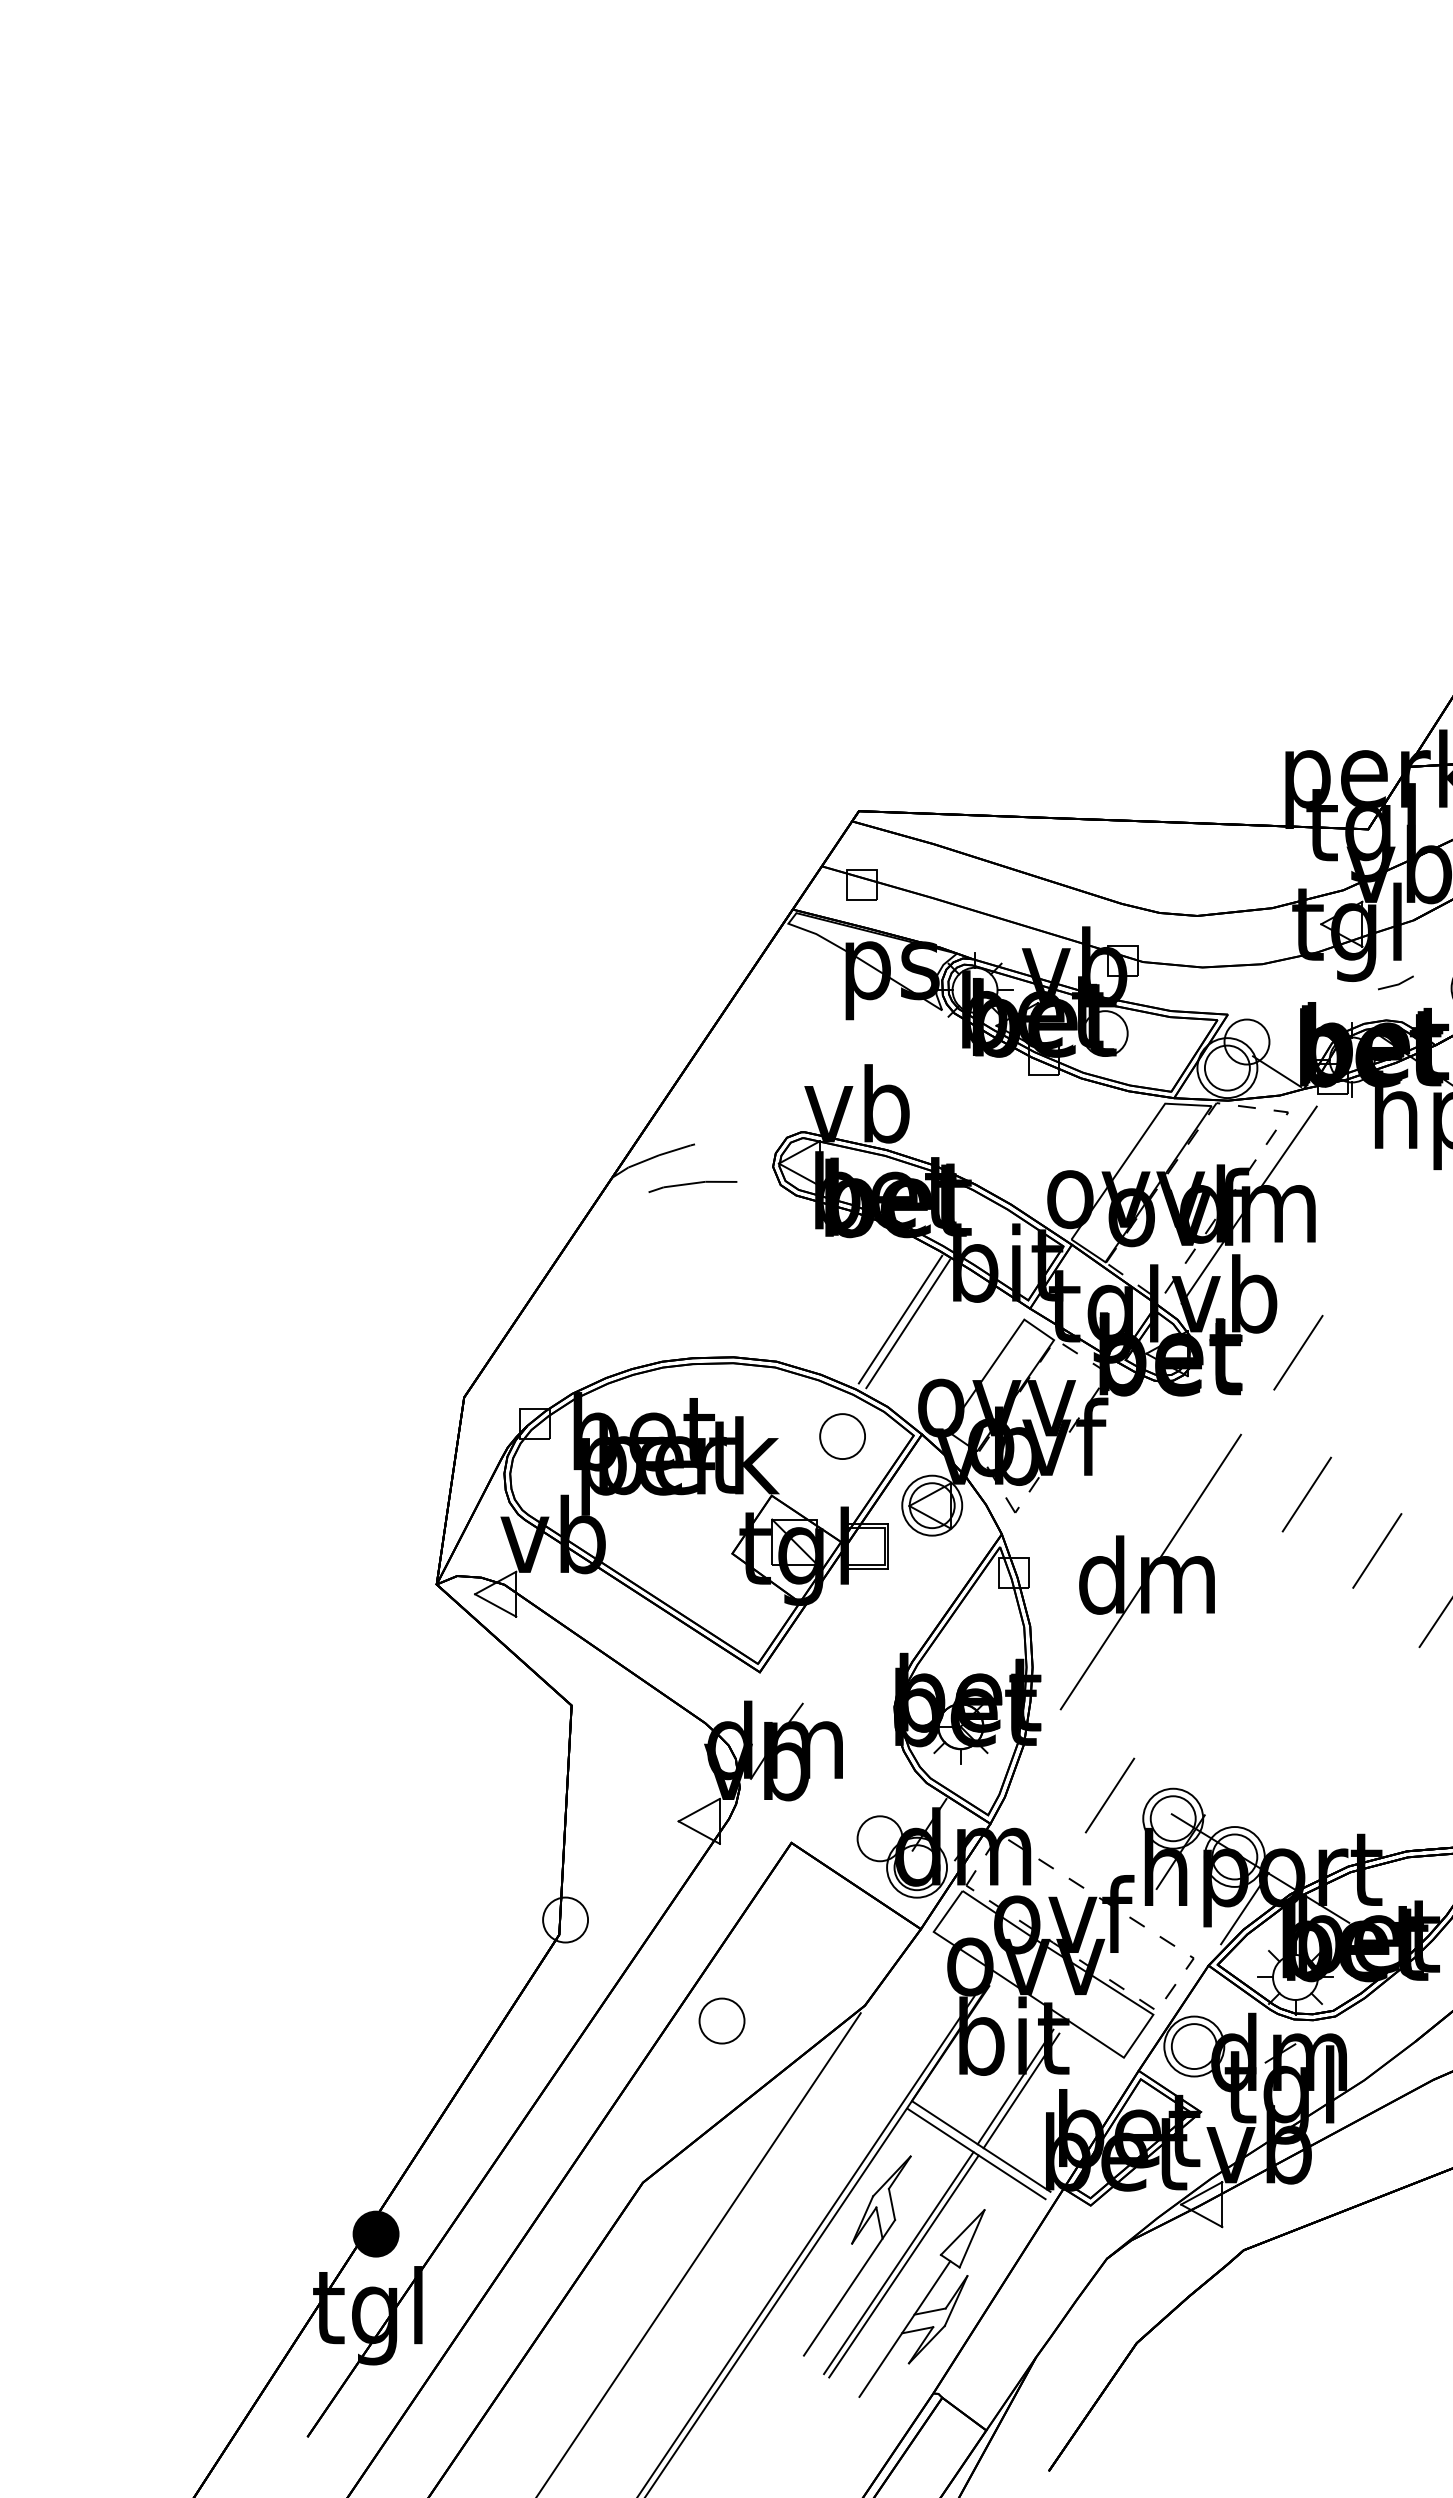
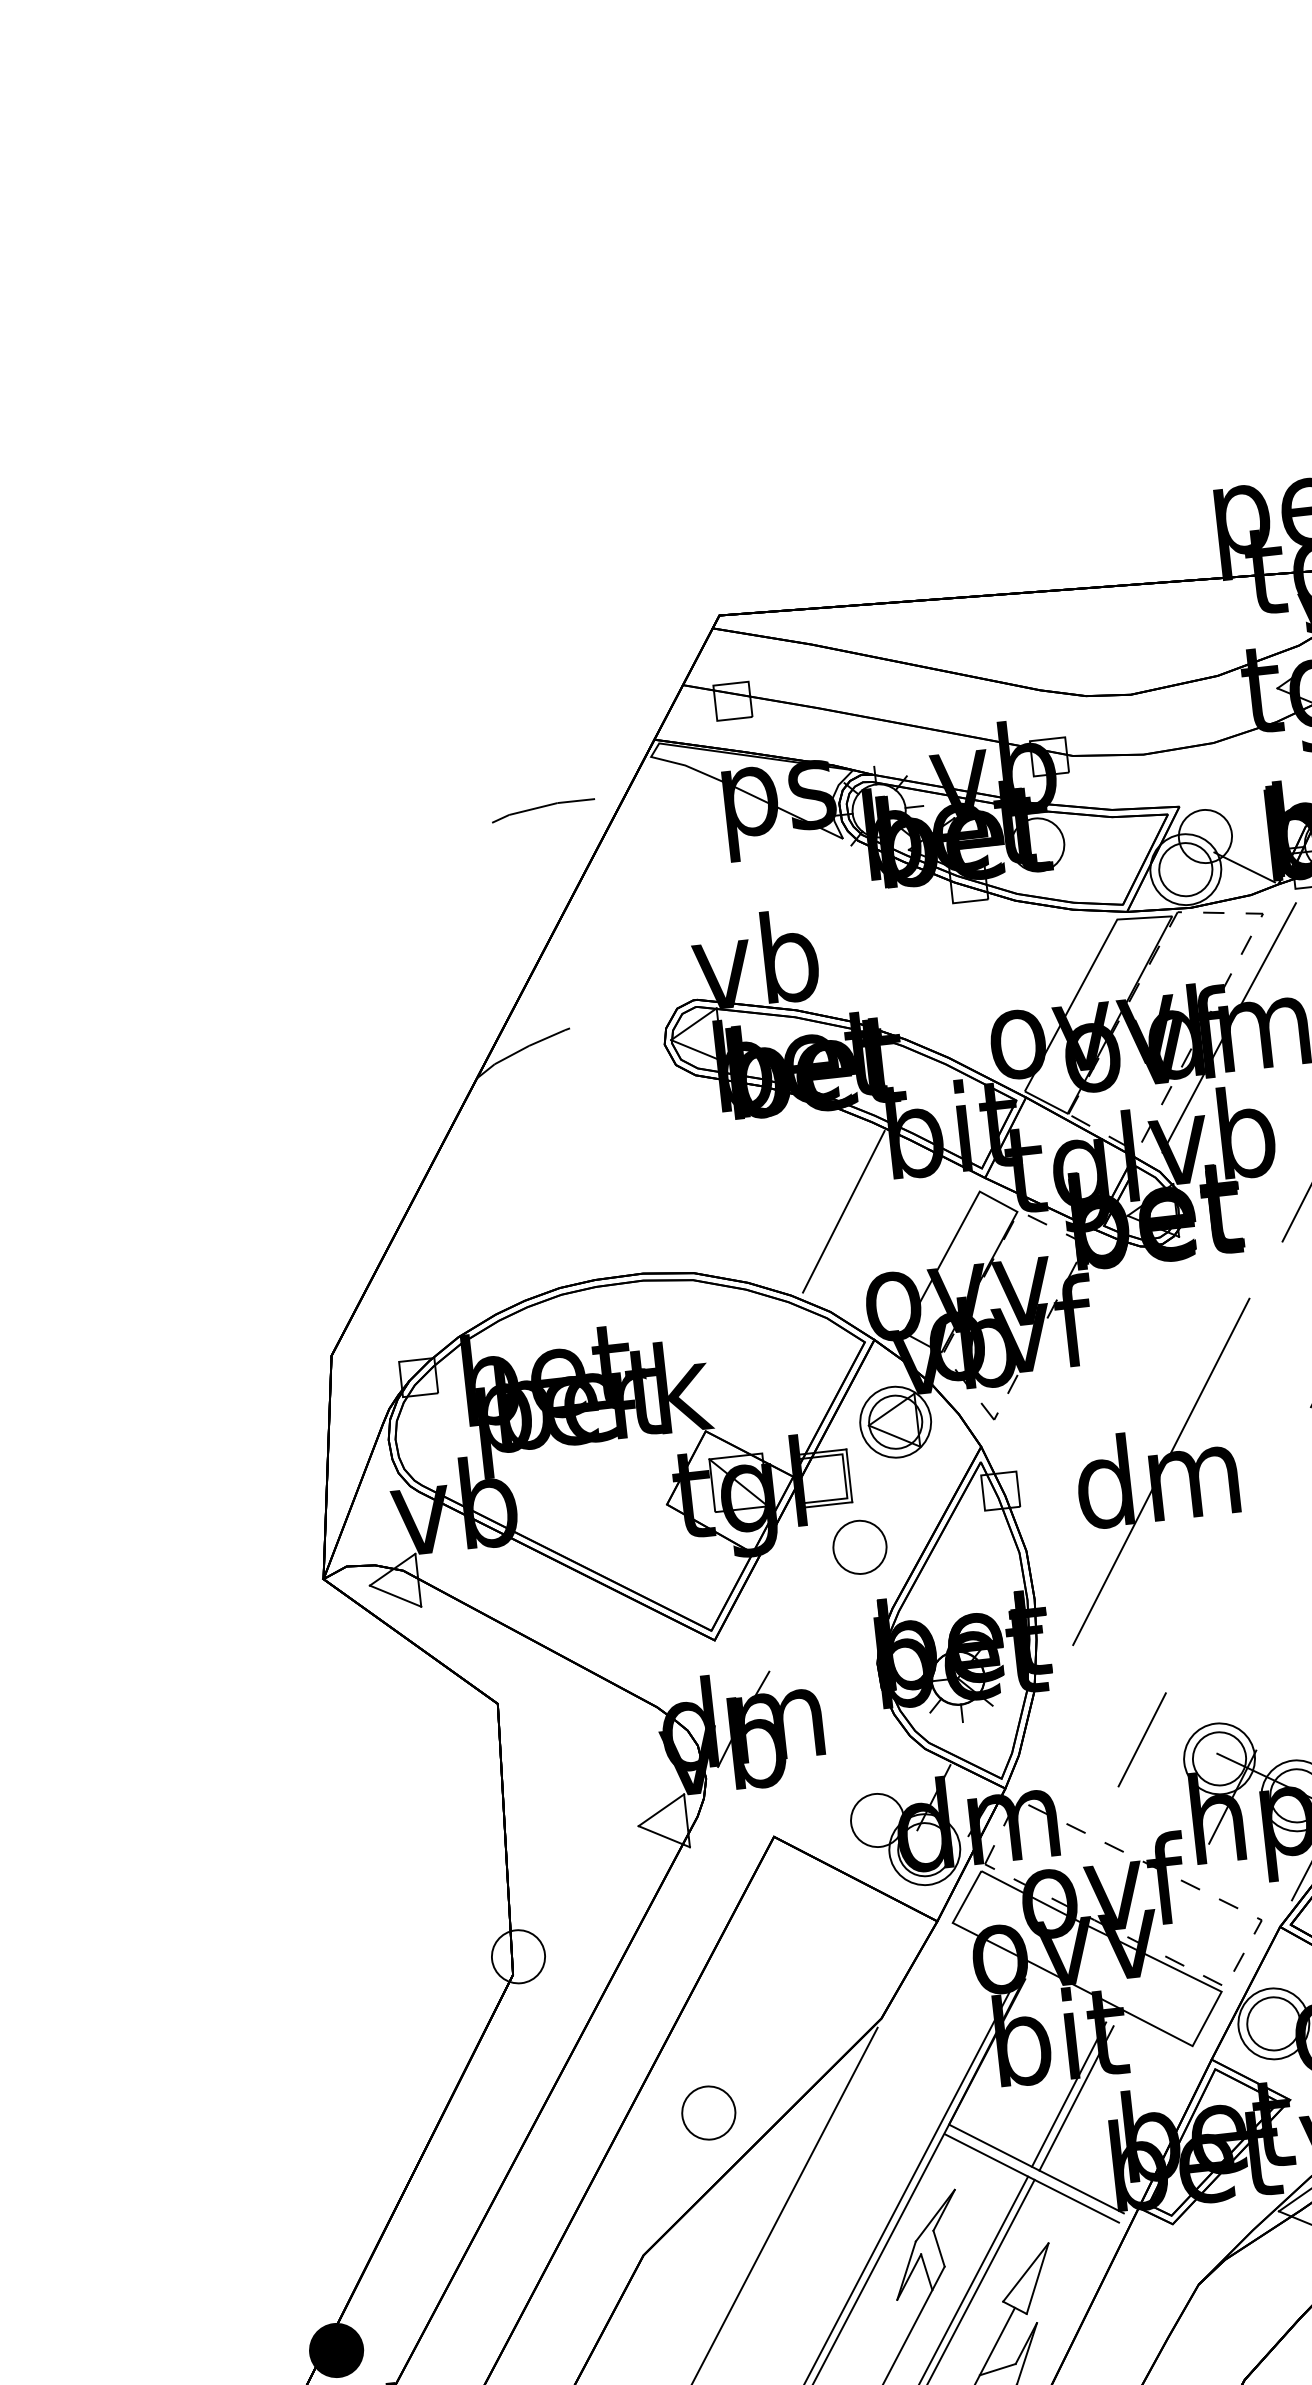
line: (692, 1184) -> (542, 807), moved
line: (900, 1319) -> (834, 1207), removed
part: (842, 1436) -> (859, 1547), moved
part: (721, 2020) -> (708, 2112), moved

